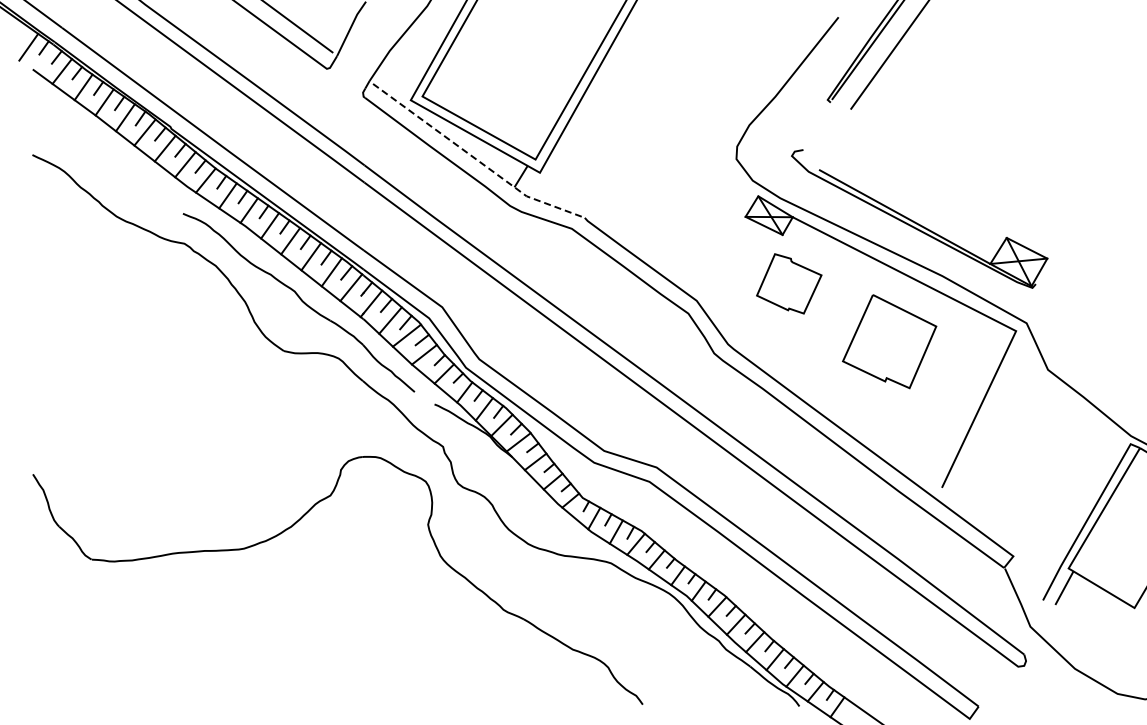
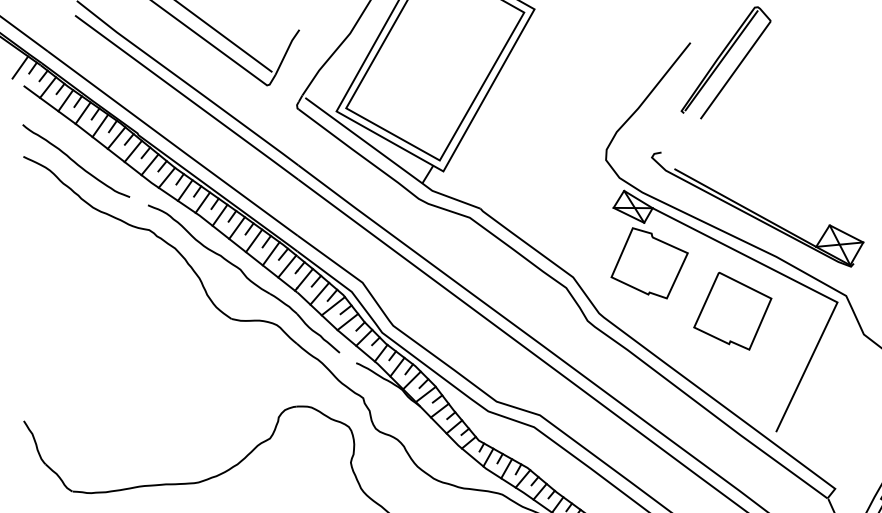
line: (476, 159) -> (390, 160), dashed -> solid
curve: (94, 160) -> (74, 161), added
part: (789, 283) -> (649, 263), size x1.43

